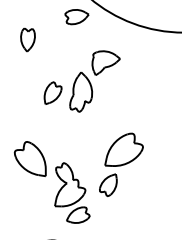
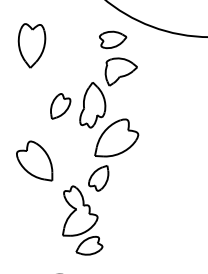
part: (76, 17) -> (112, 40), moved
part: (27, 39) -> (31, 44), size x1.67
part: (29, 158) -> (33, 160), moved
part: (121, 164) -> (113, 154), moved

